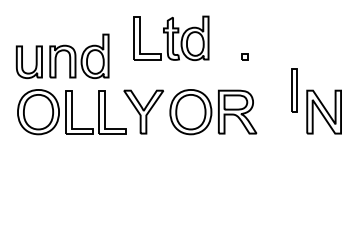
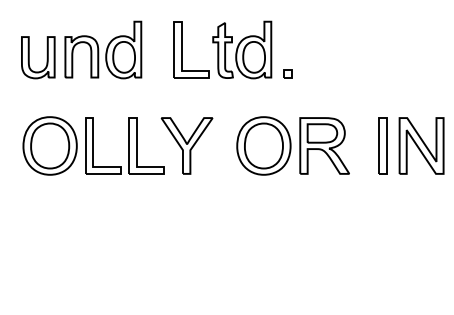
part: (62, 56) -> (81, 50), moved
part: (244, 56) -> (286, 73), moved
part: (294, 90) -> (383, 146), moved
part: (213, 112) -> (293, 146), moved

